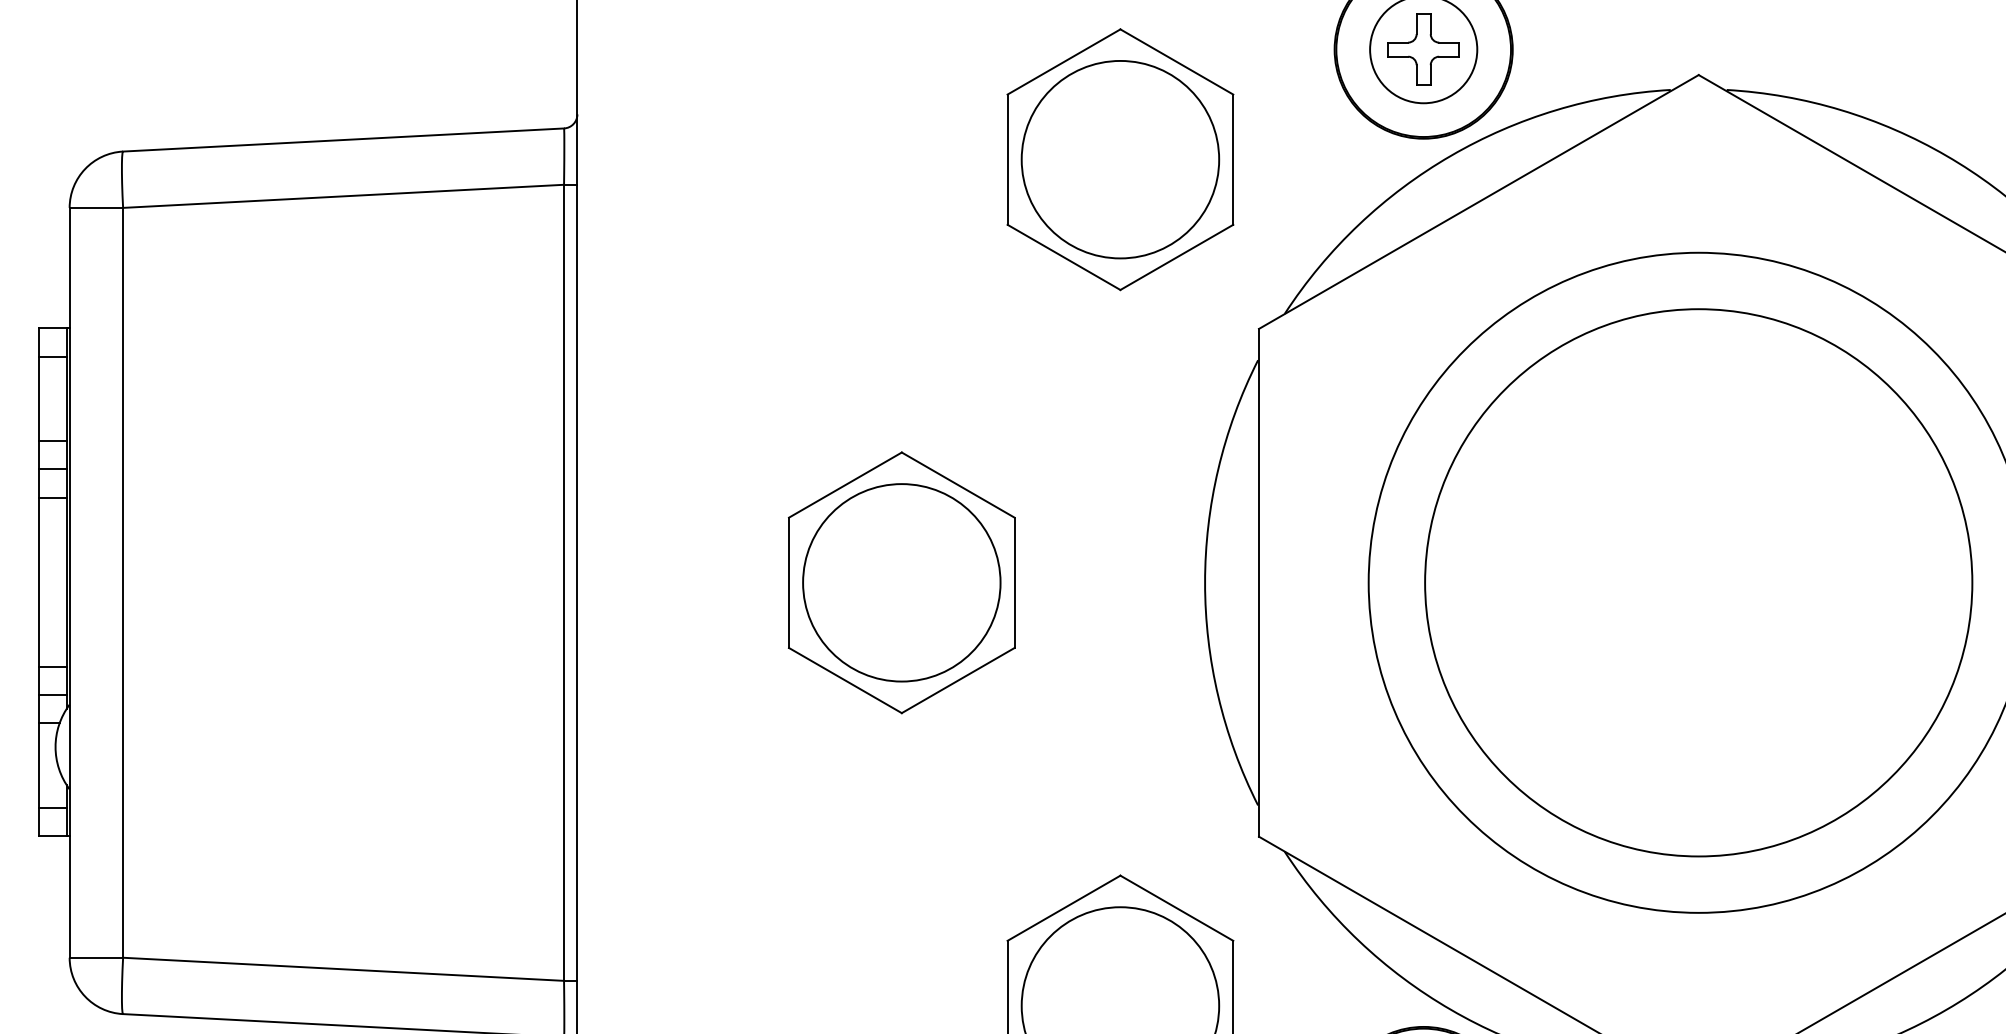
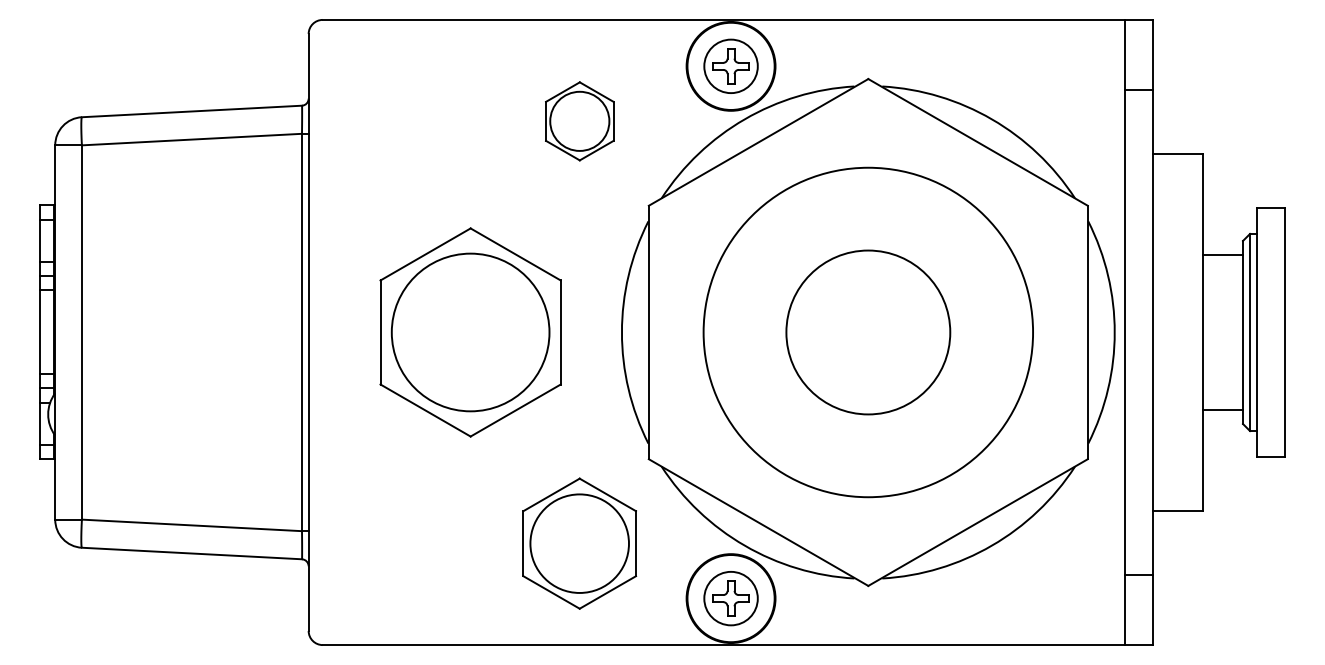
part: (1120, 160) -> (579, 121), size x0.6
part: (901, 582) -> (470, 332), size x1.6
circle: (1697, 582) -> (867, 332), size x0.6

